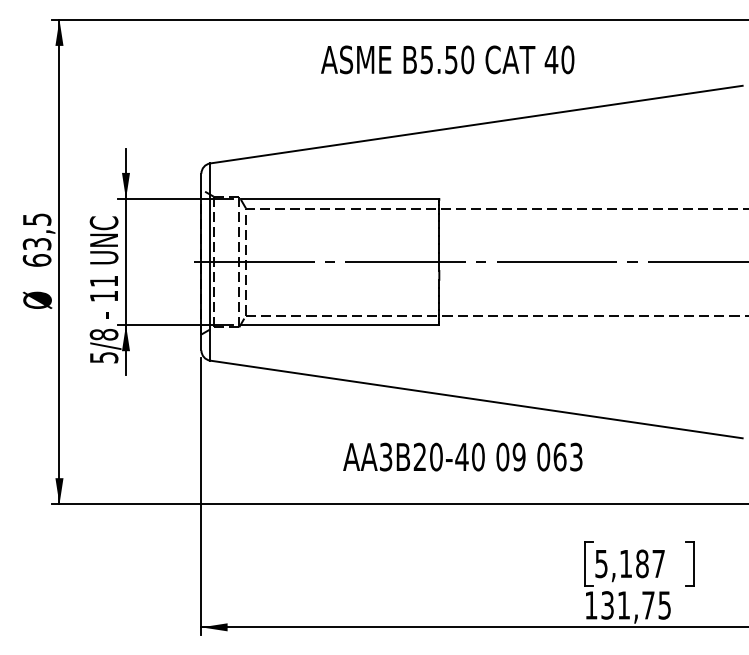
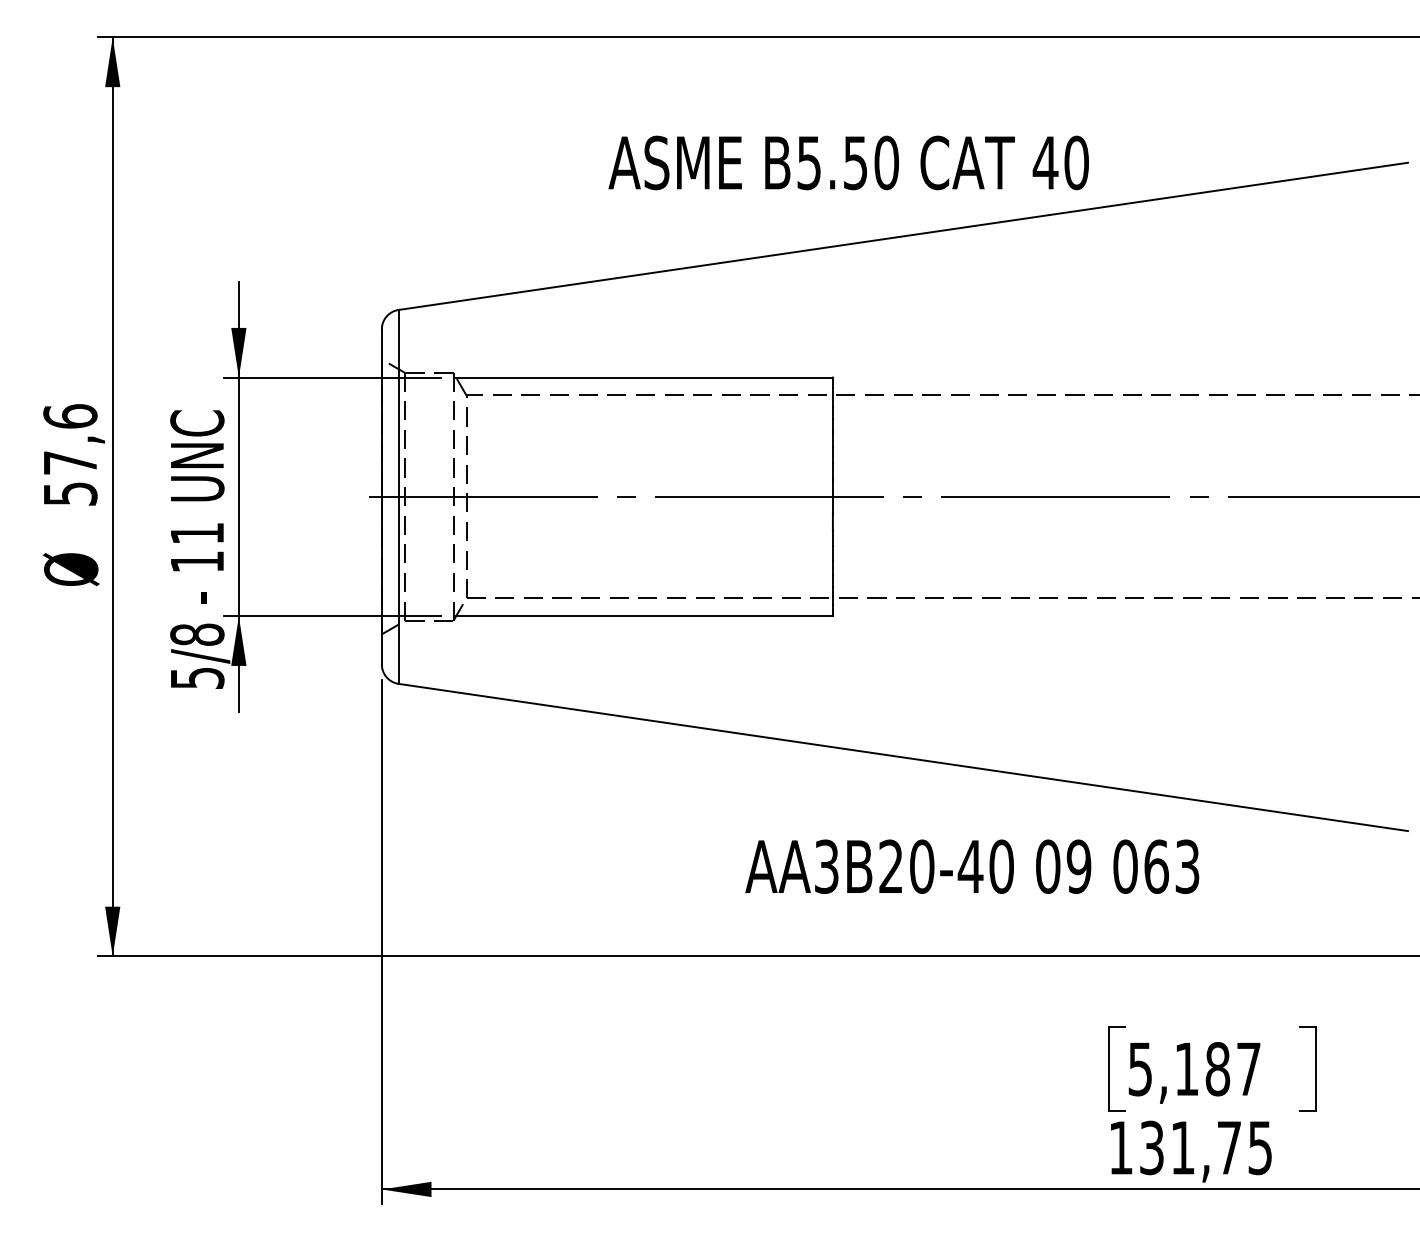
text: (447, 59) -> (848, 162), moved
text: (36, 239) -> (69, 454), 63,5 -> 57,6
text: (462, 456) -> (971, 865), moved

